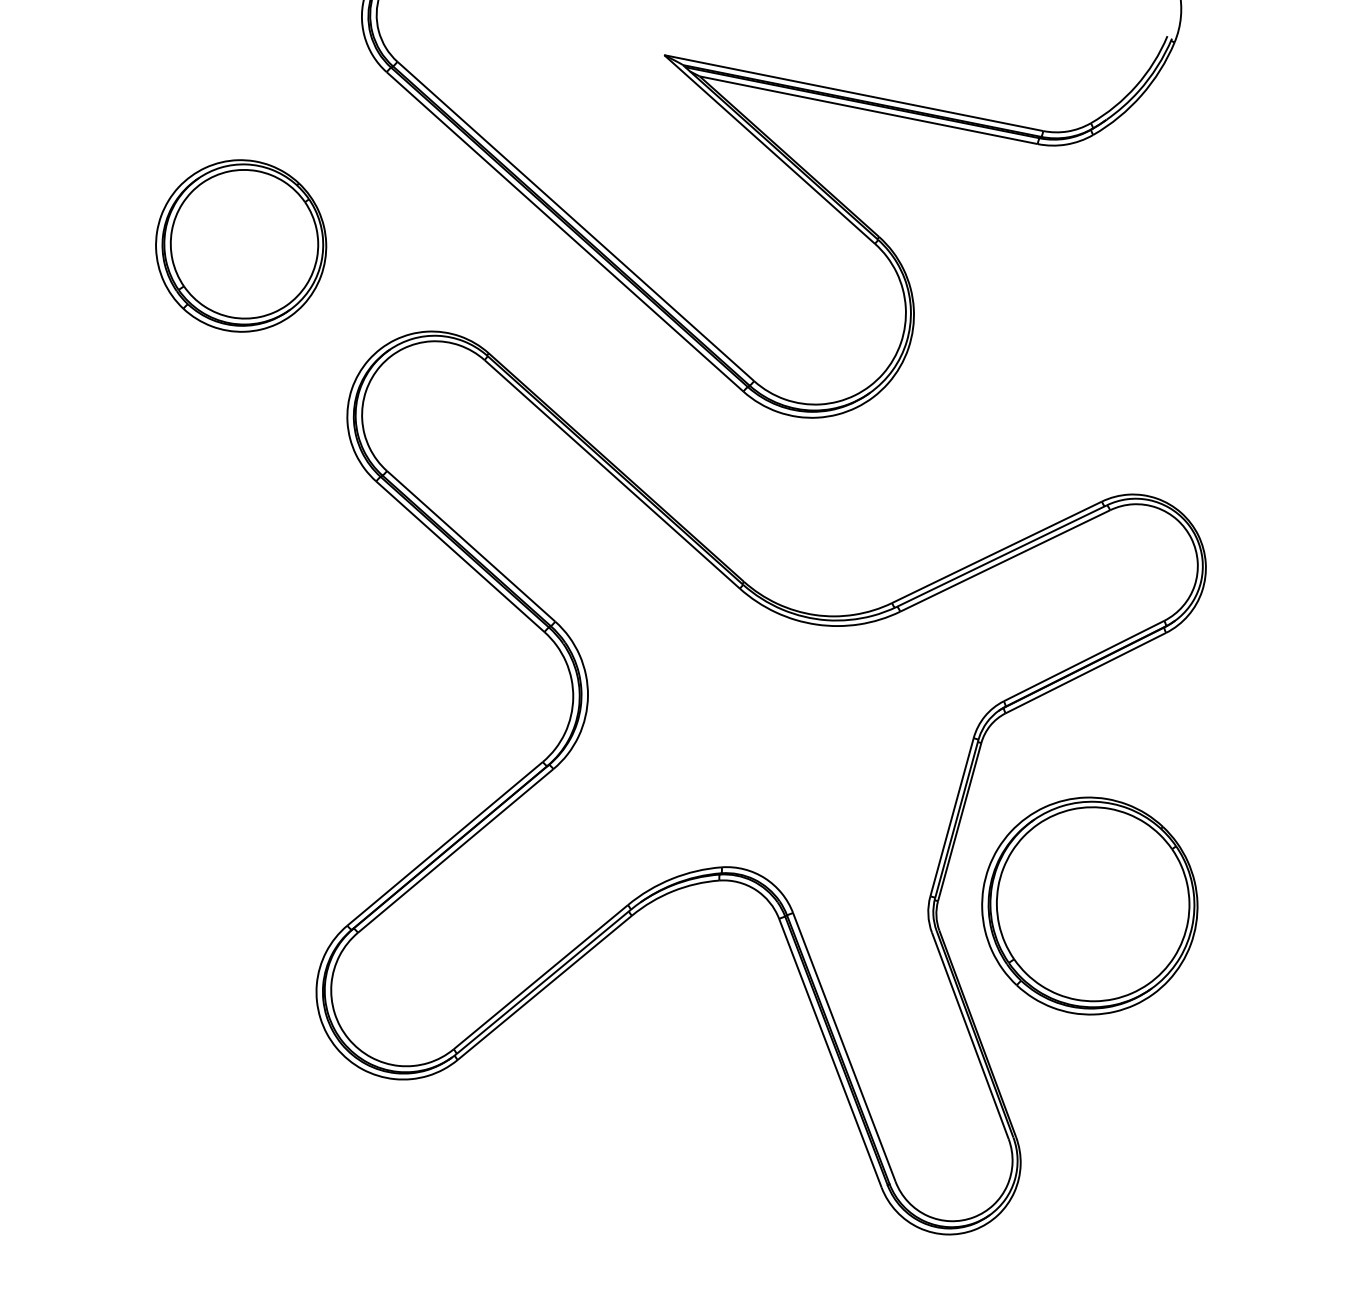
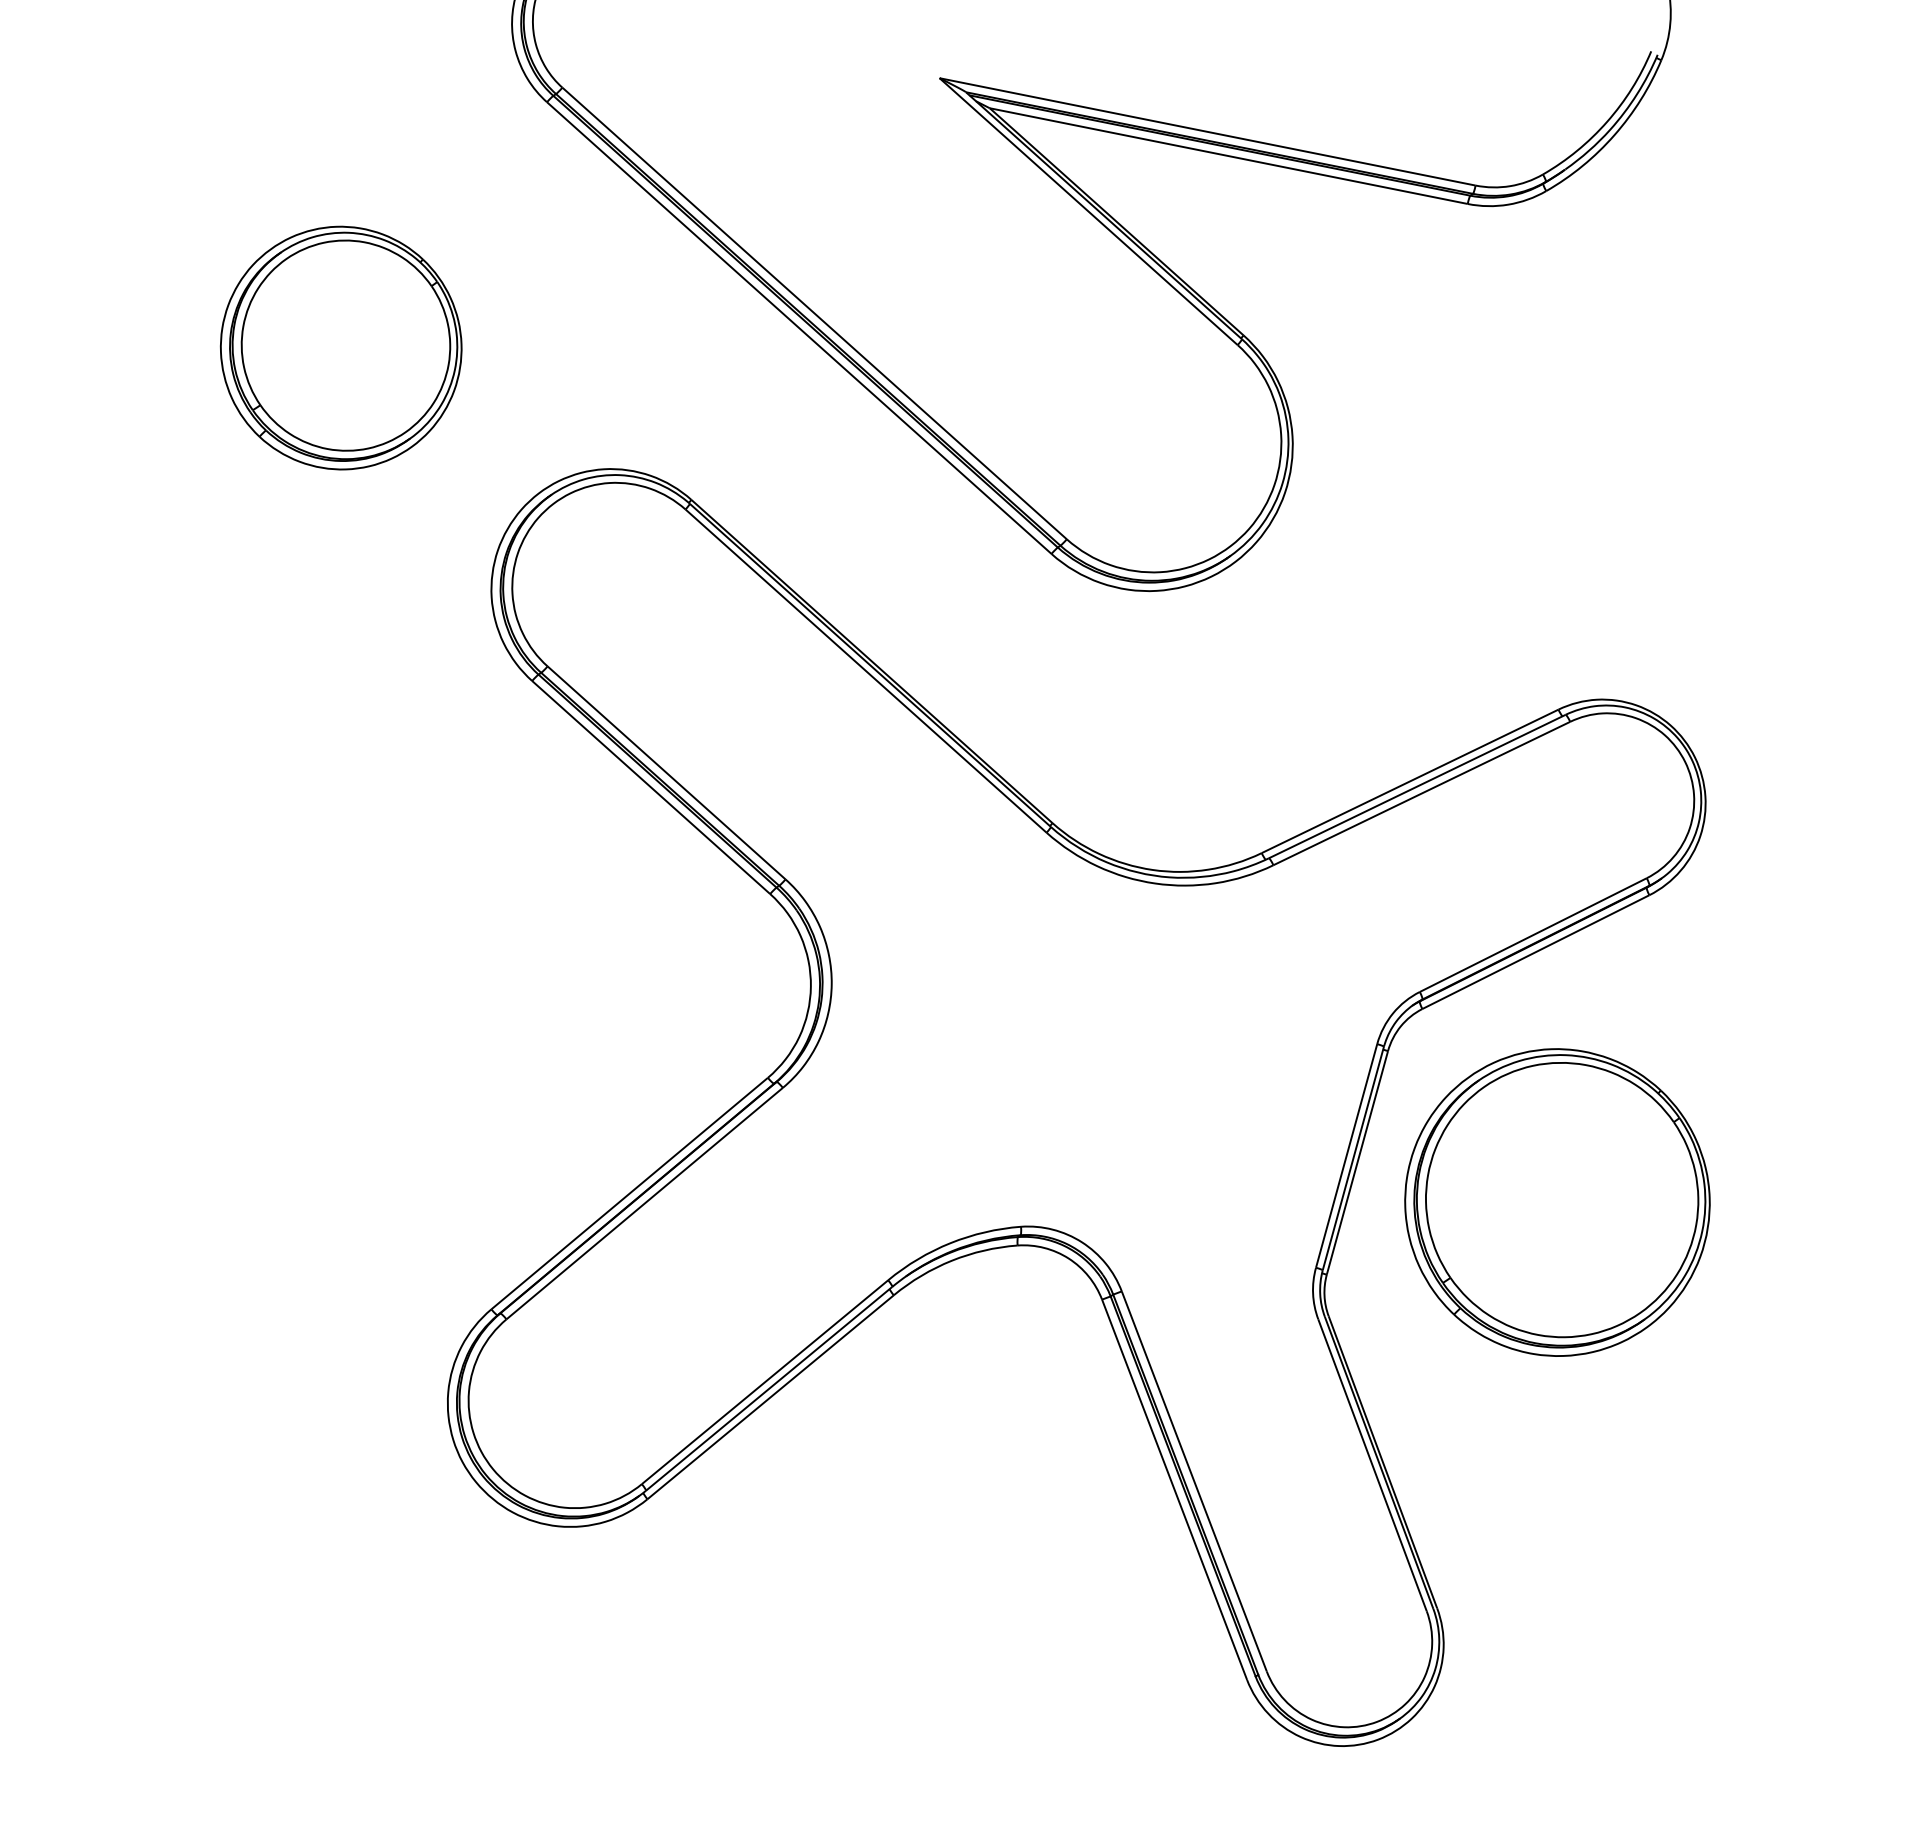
part: (1089, 906) -> (1557, 1202), moved

